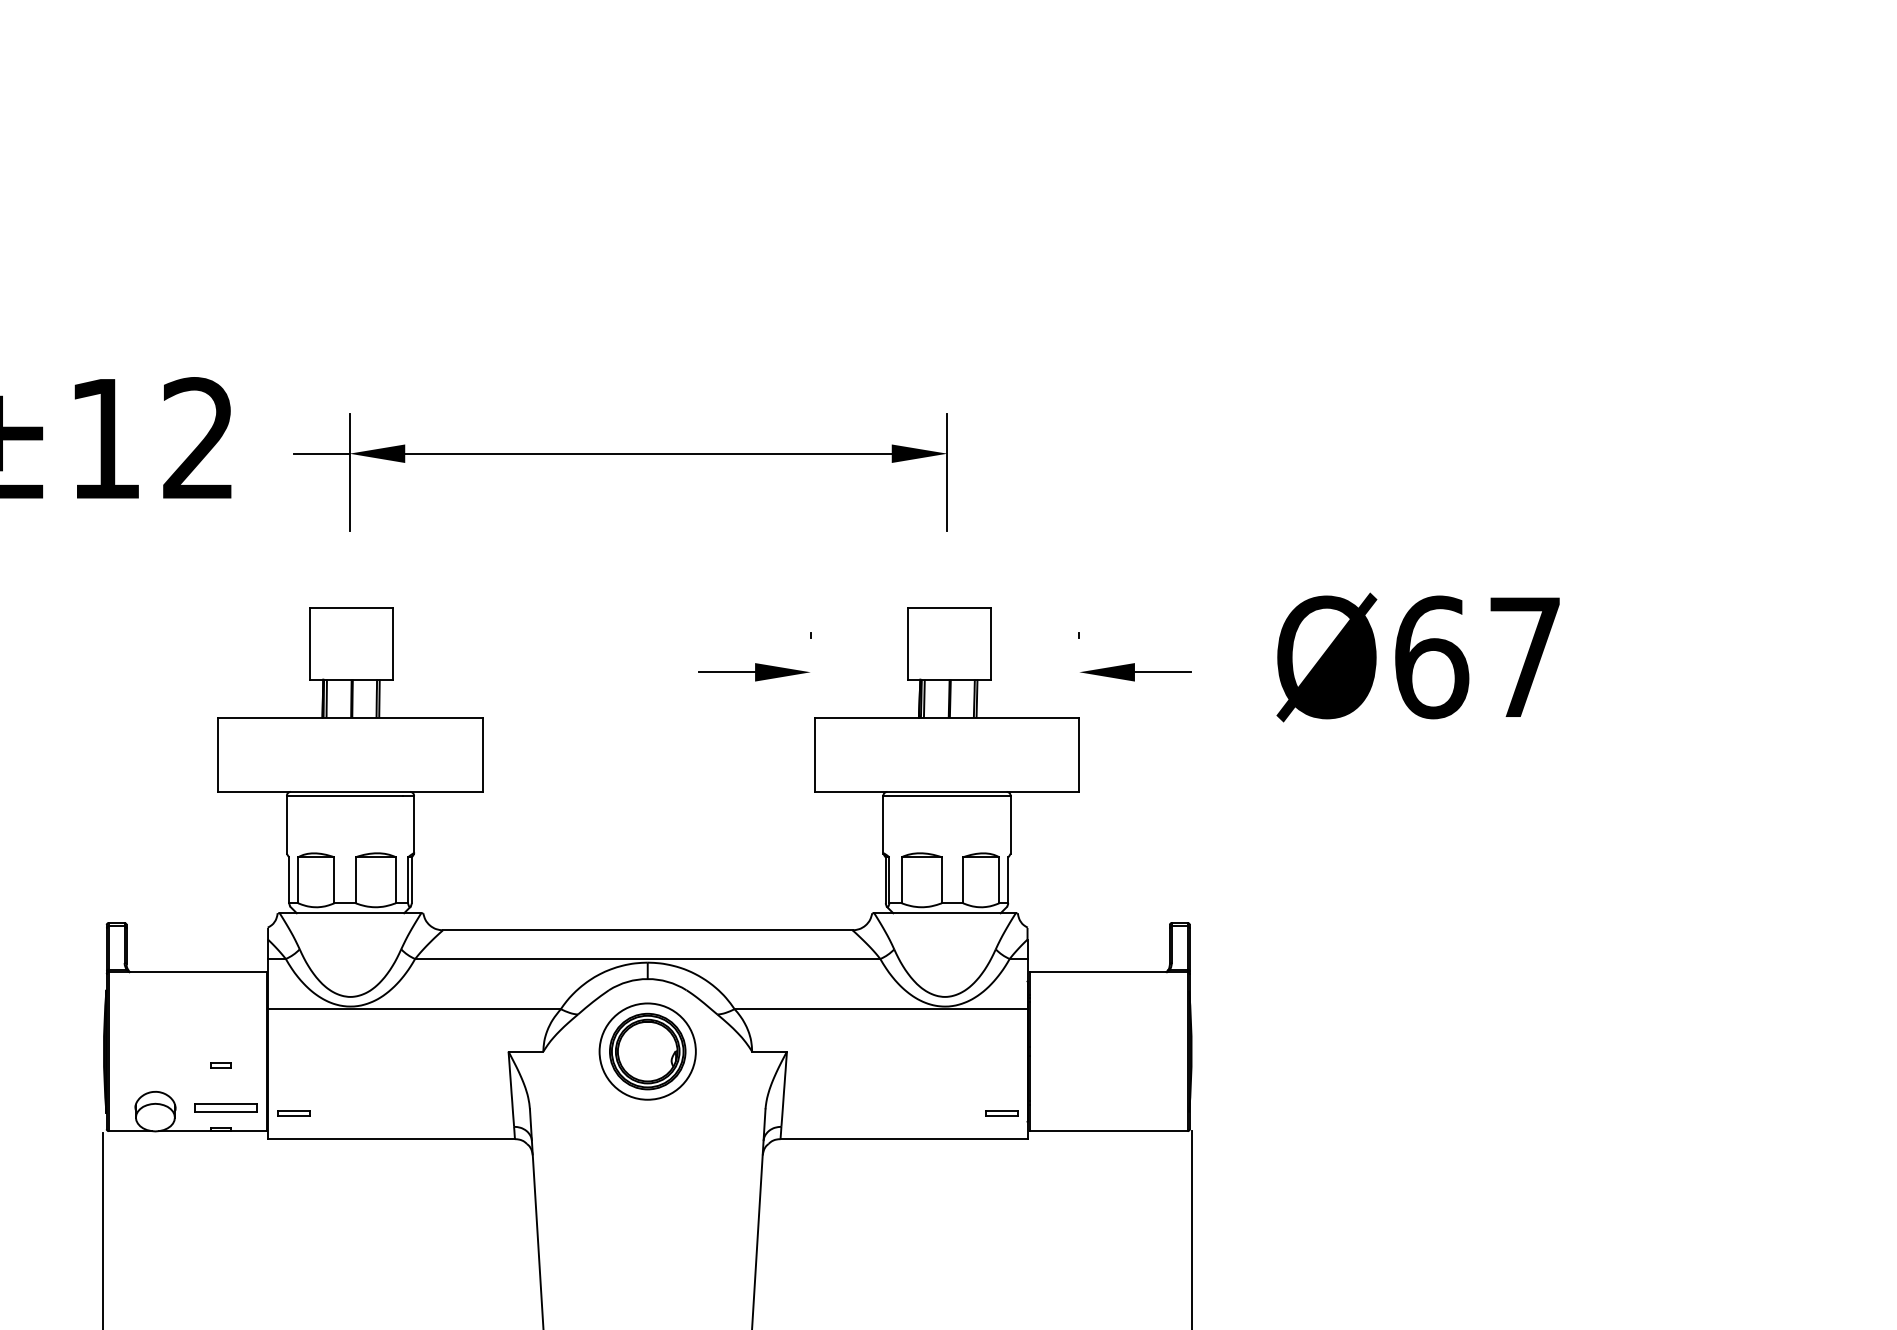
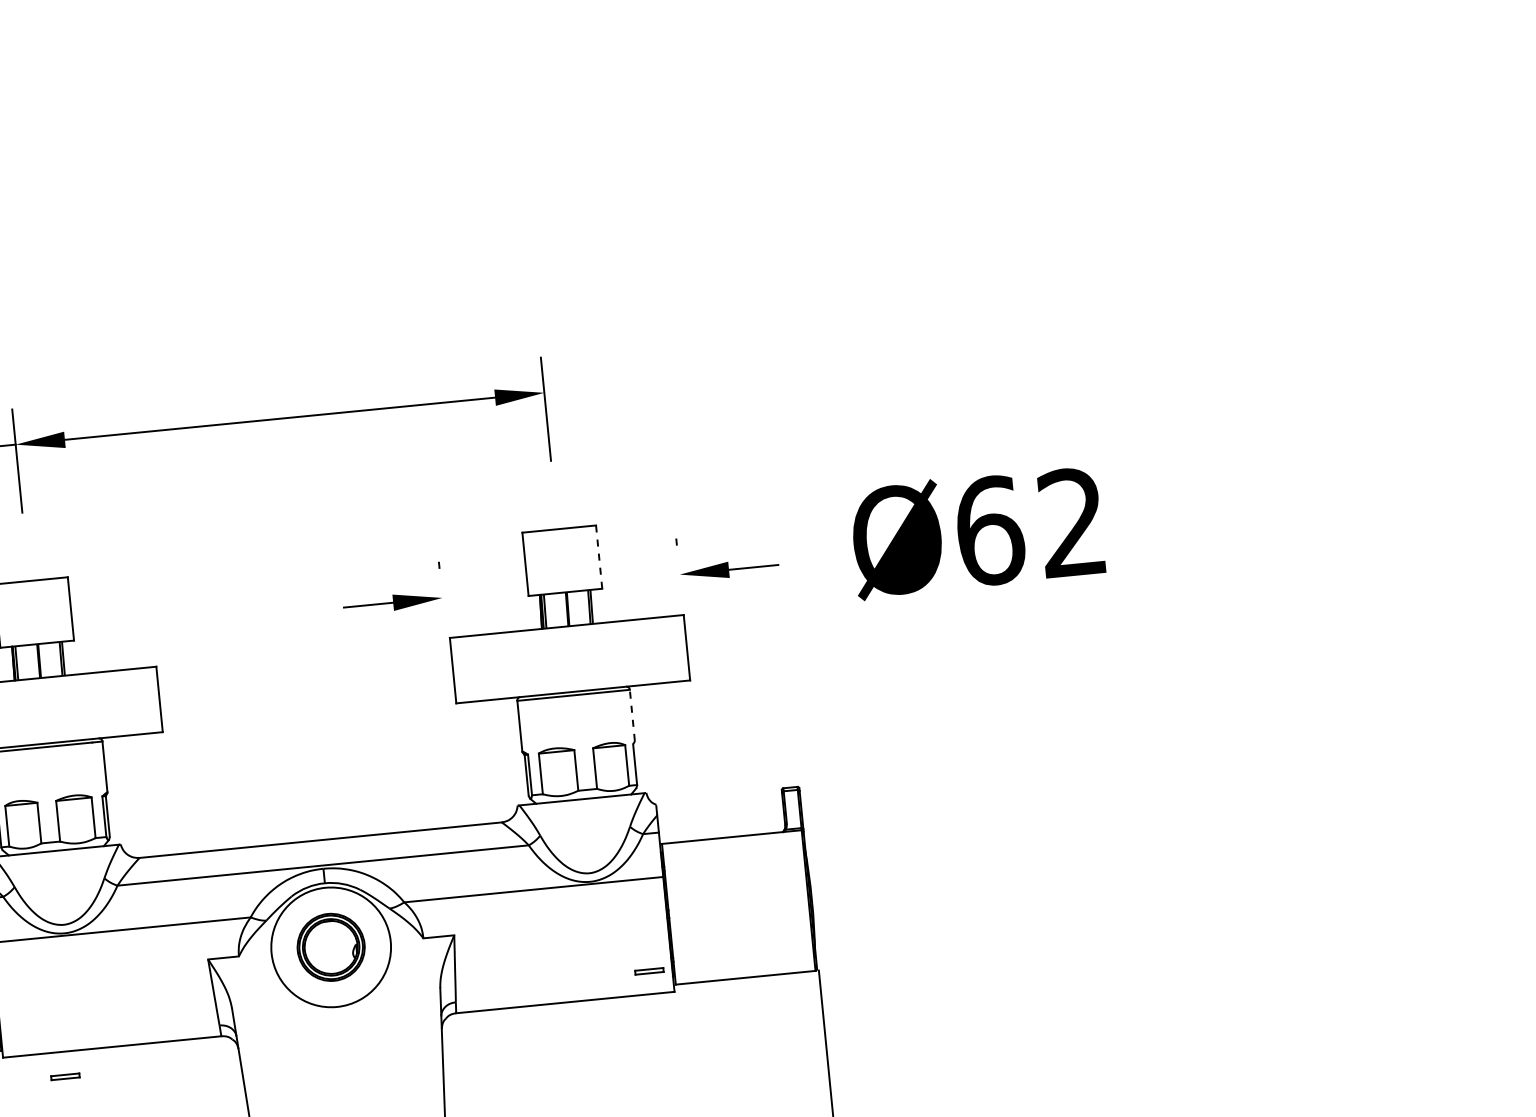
line: (990, 643) -> (598, 556), solid -> dashed
text: (1524, 655) -> (1071, 521), Ø67 -> Ø62
line: (1010, 824) -> (632, 715), solid -> dashed
circle: (647, 1051) -> (330, 947), size x1.4
part: (293, 1113) -> (65, 1076), moved

